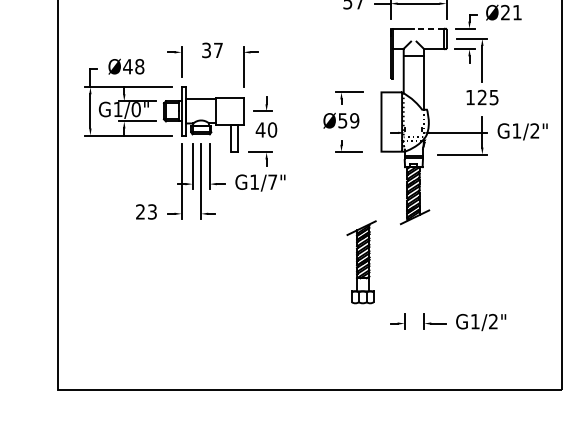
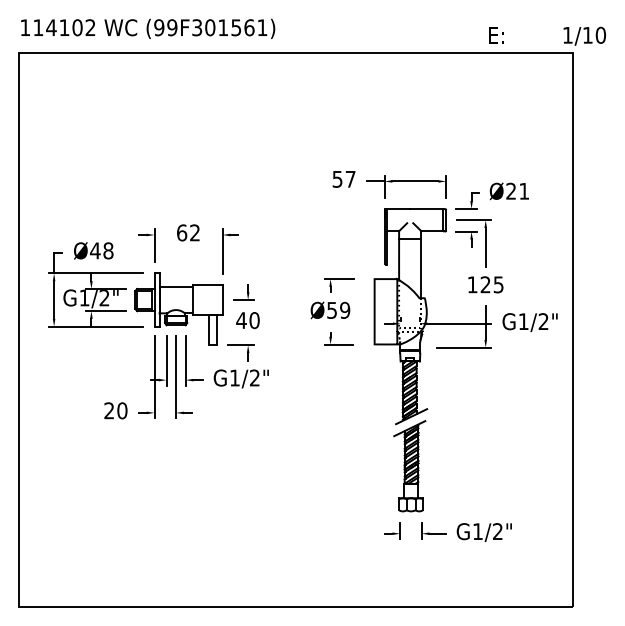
line: (429, 29) -> (427, 209), dashed -> solid
text: (212, 50) -> (188, 232), 37 -> 62
text: (136, 109) -> (104, 298), G1/0" -> G1/2"
text: (272, 181) -> (254, 377), G1/7" -> G1/2"
text: (152, 211) -> (122, 410), 23 -> 20
part: (361, 262) -> (409, 466), moved

